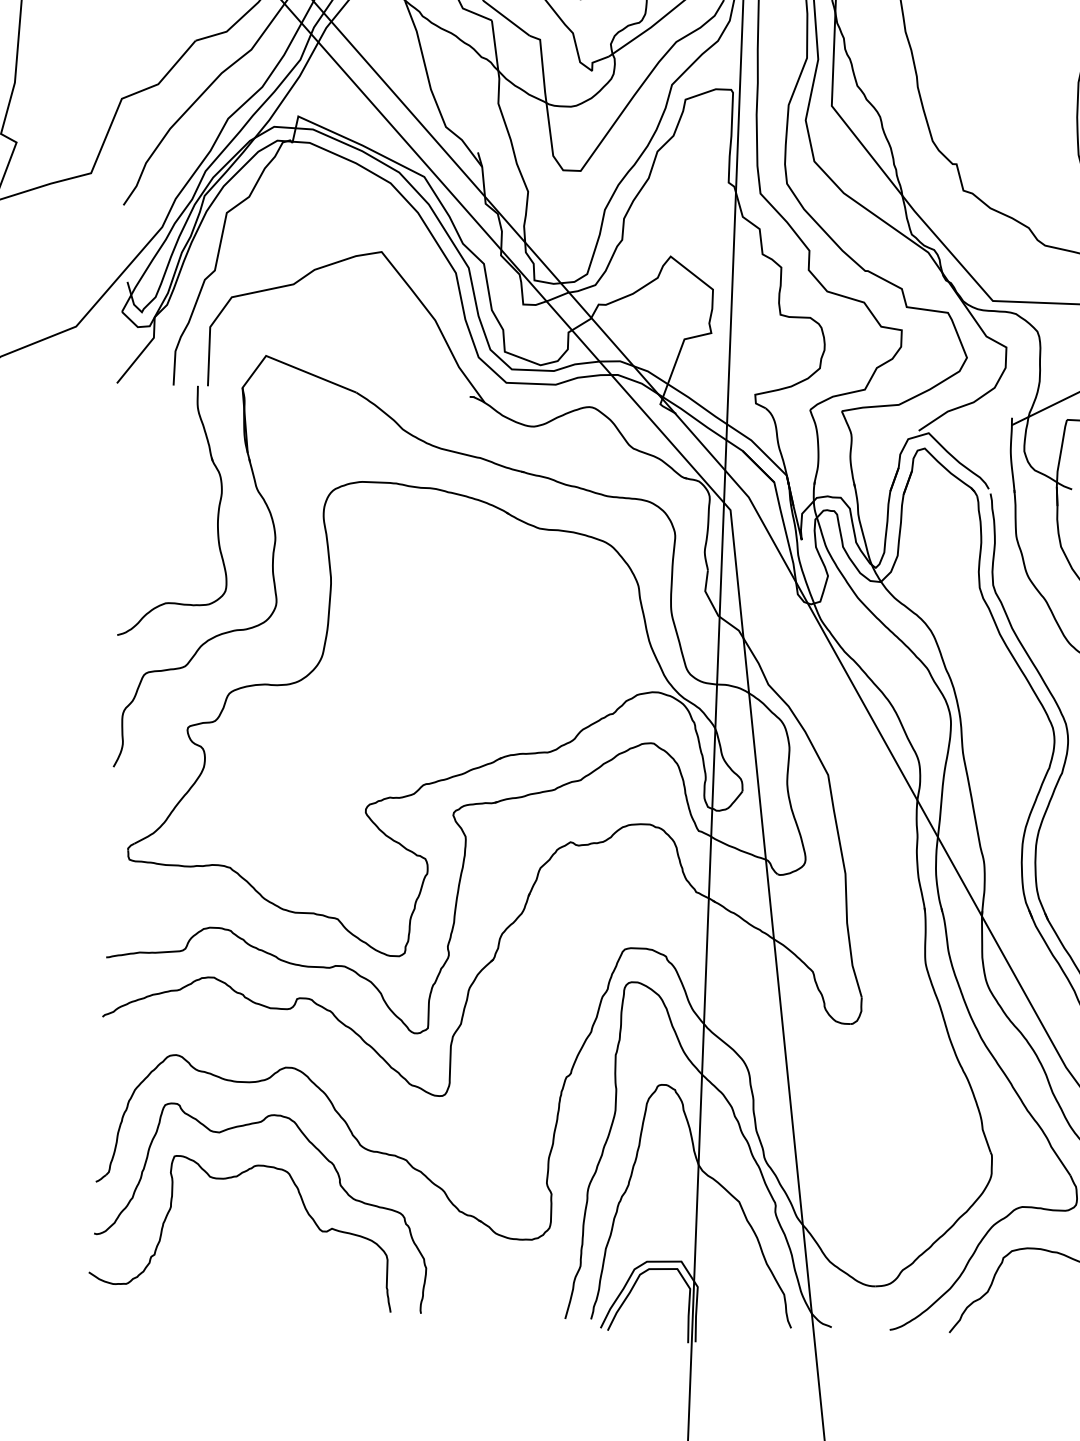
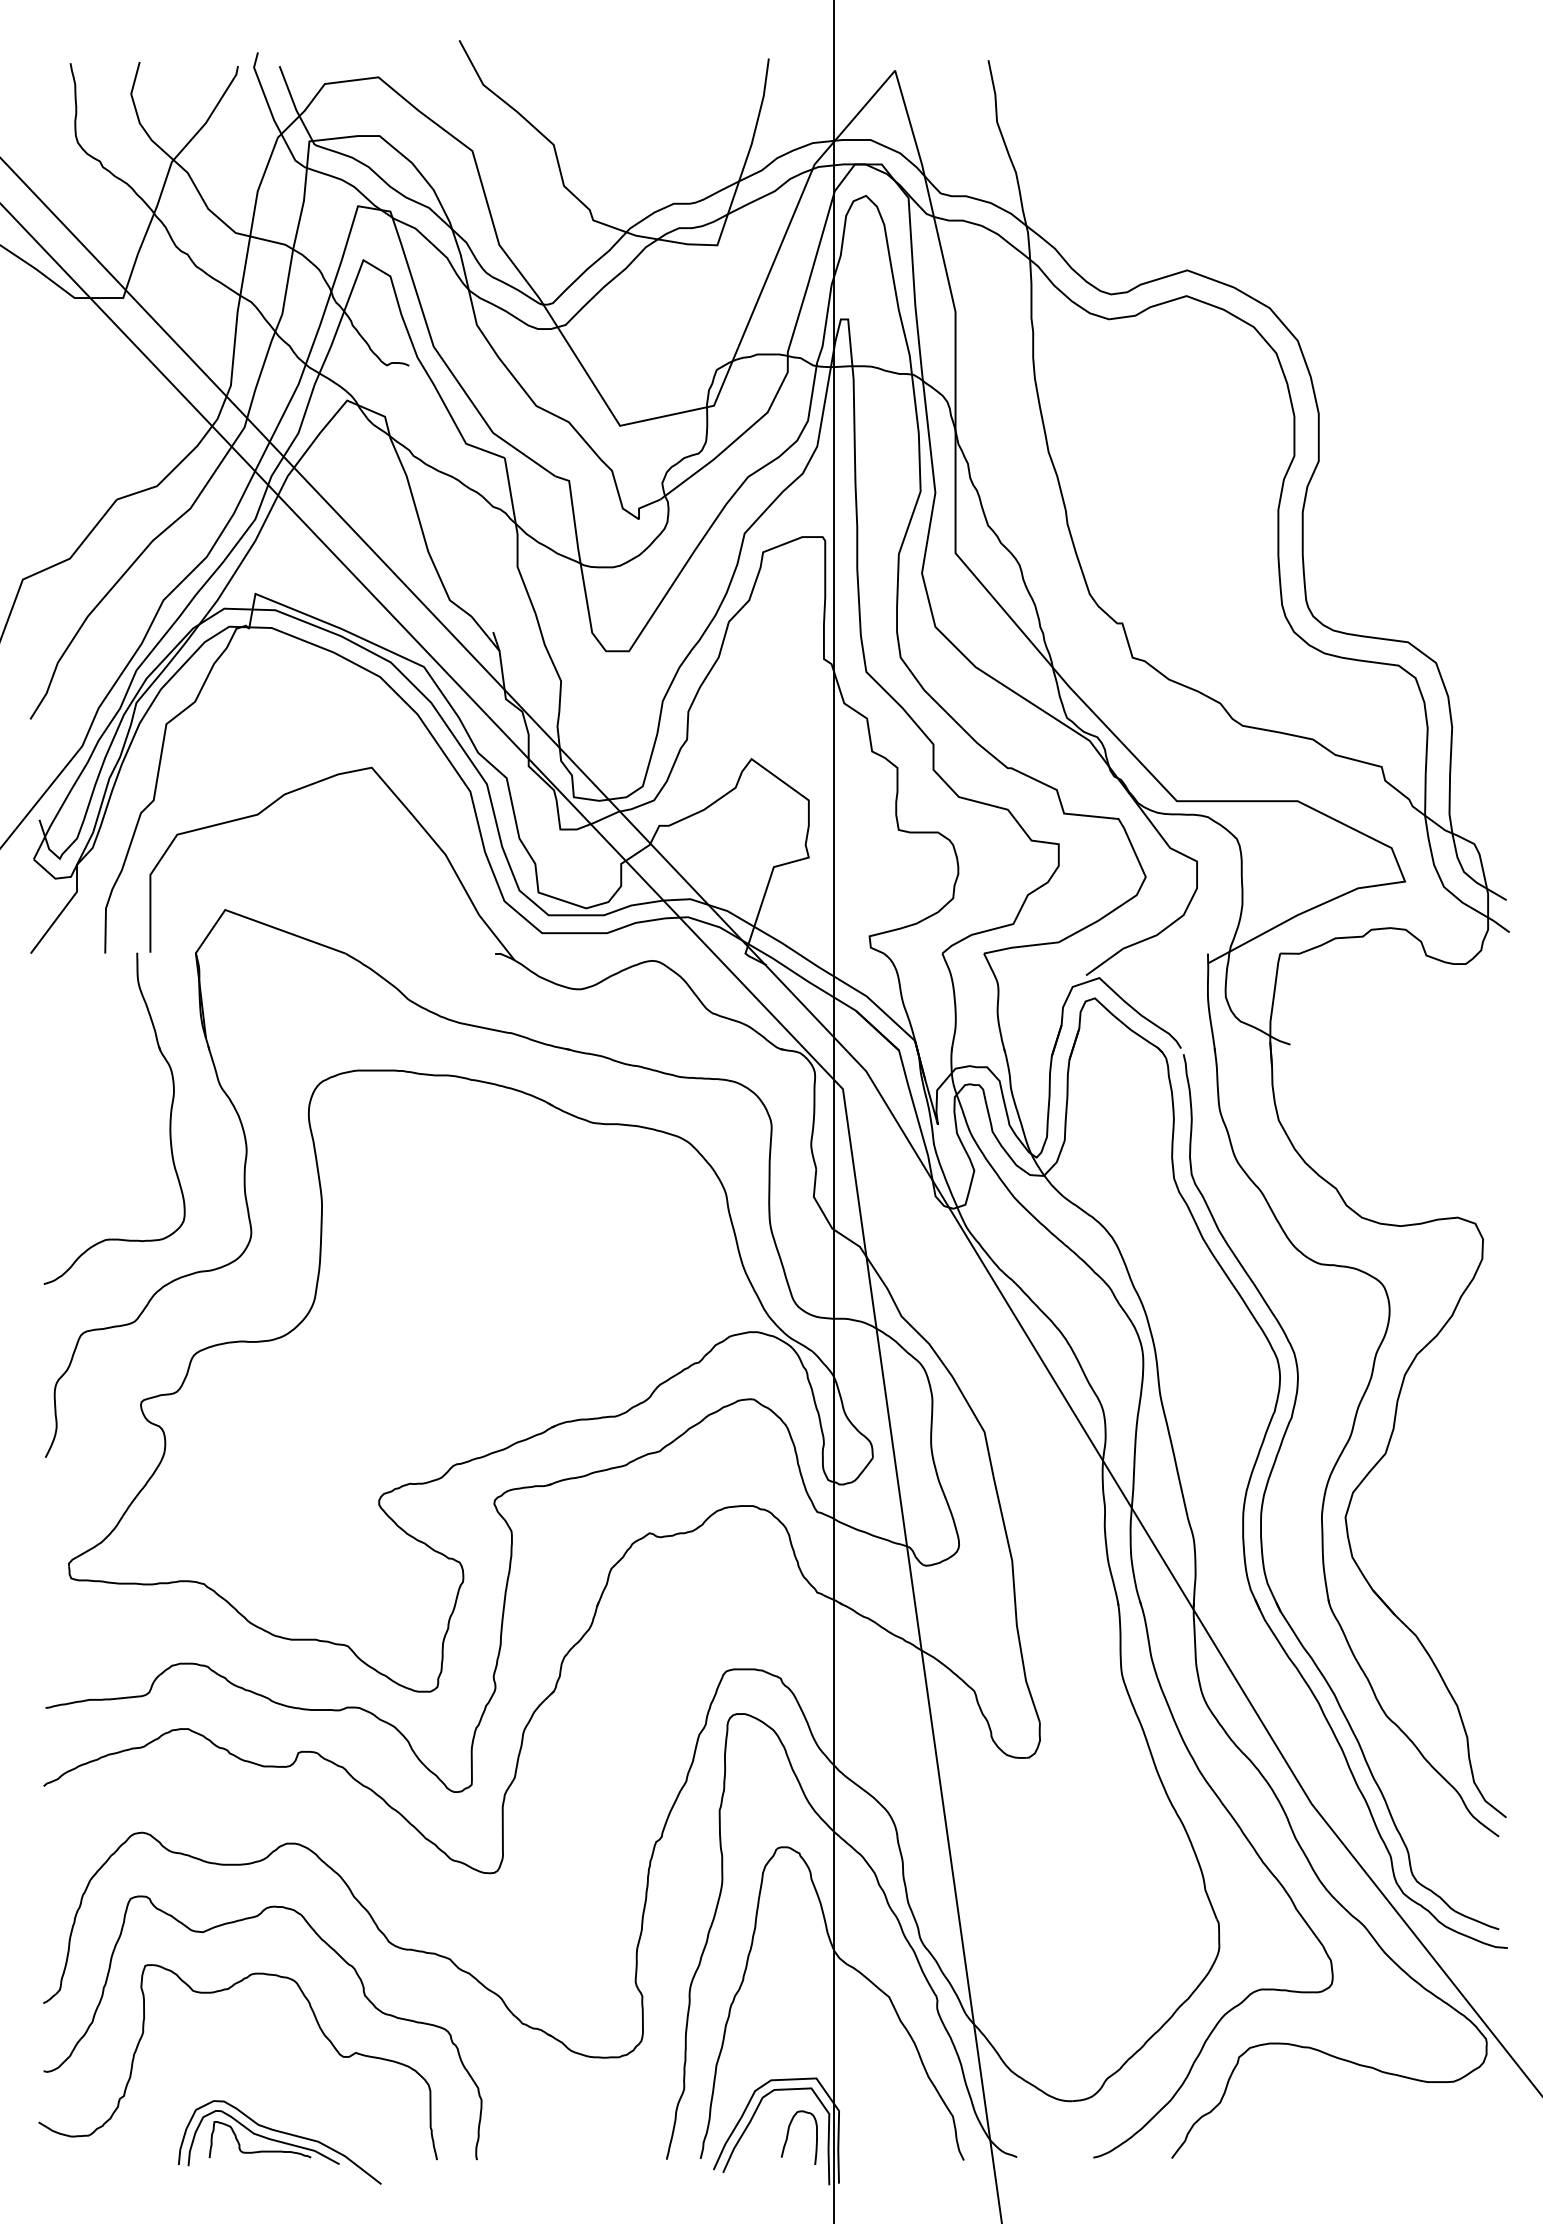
part: (271, 1294) -> (279, 2142), added
curve: (658, 1304) -> (788, 2136), added

